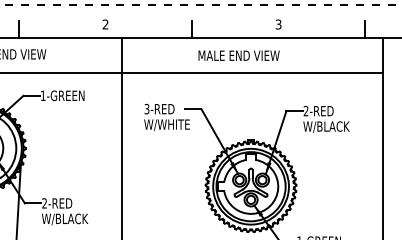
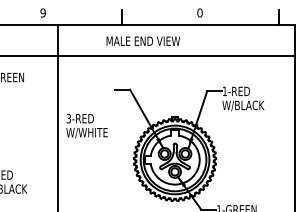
text: (105, 24) -> (43, 12), 2 -> 9
text: (278, 24) -> (199, 12), 3 -> 0
text: (238, 55) -> (142, 41), moved
text: (305, 110) -> (224, 90), 2-RED -> 1-RED
text: (166, 116) -> (86, 125), moved

